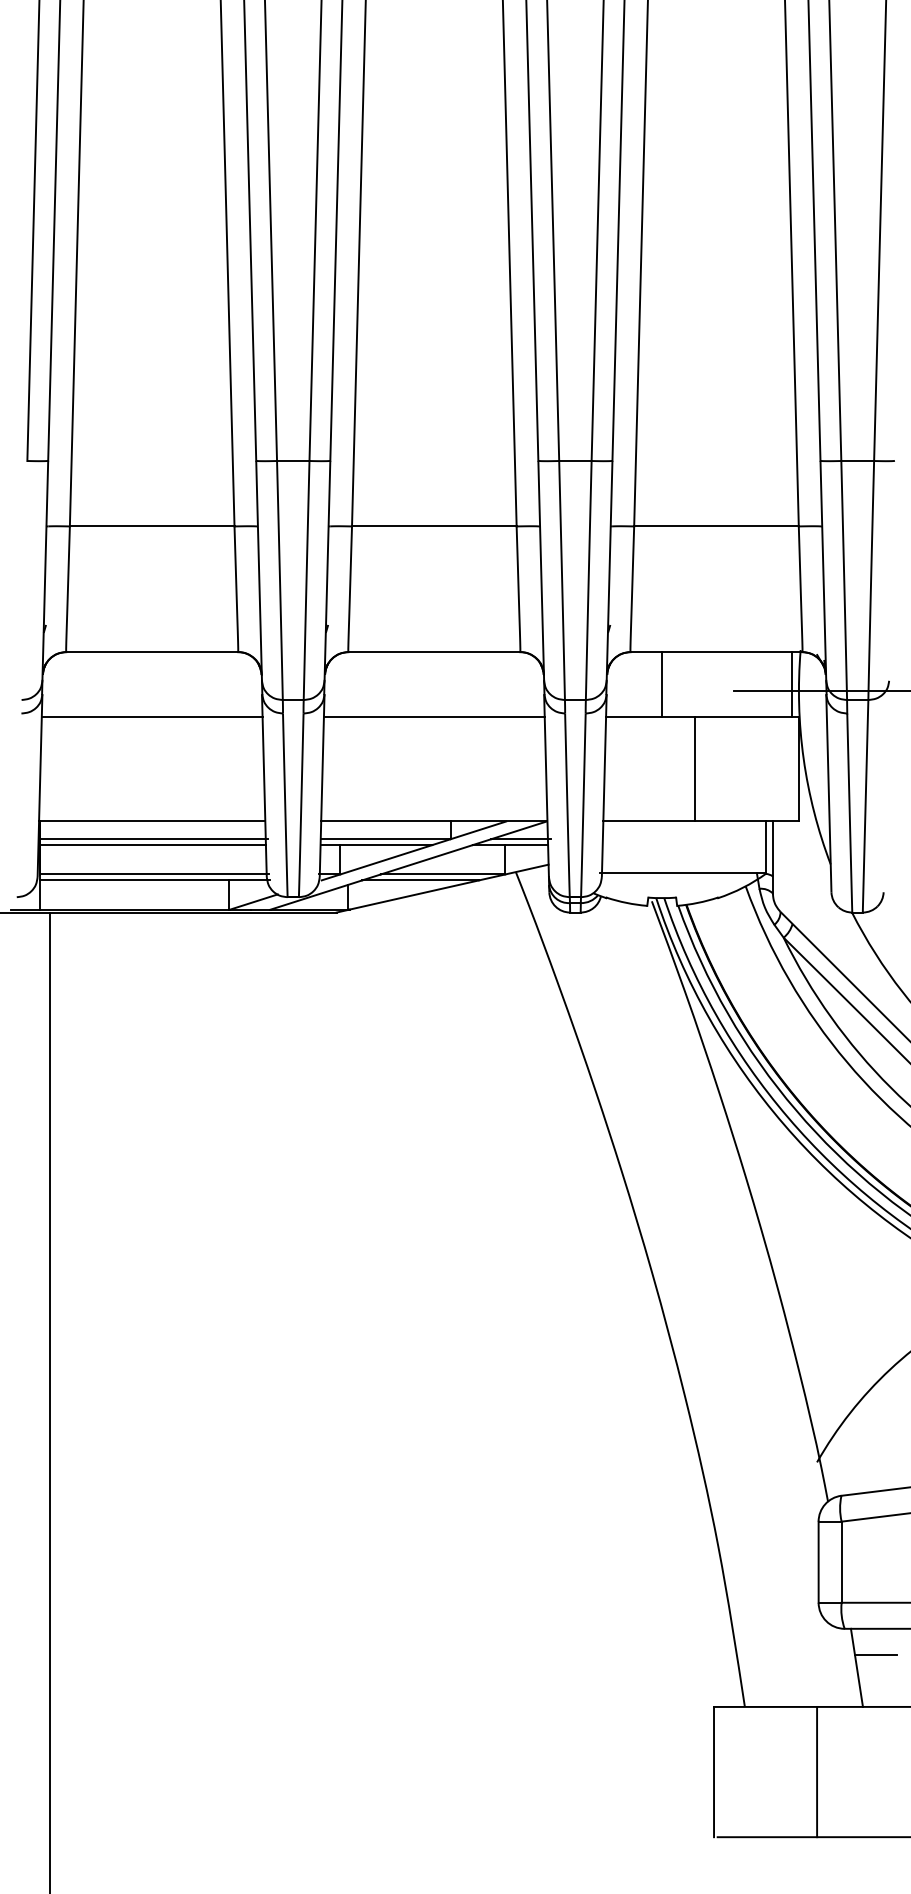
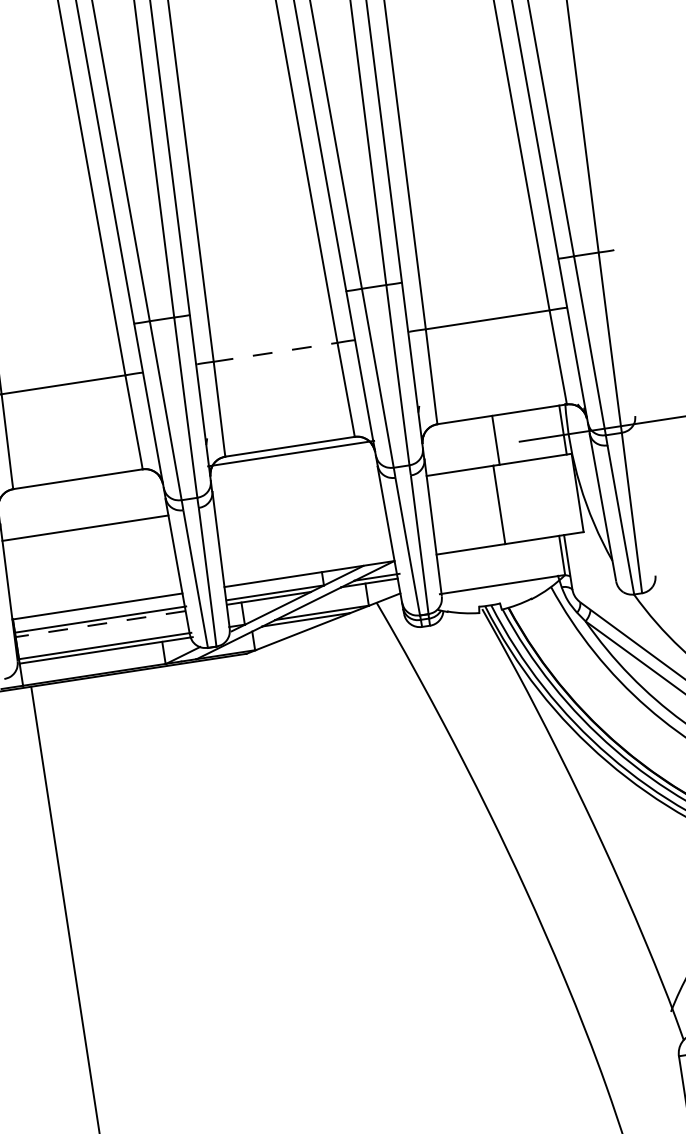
line: (434, 526) -> (275, 352), solid -> dashed
line: (662, 684) -> (496, 440), moved
line: (433, 717) -> (290, 453), moved
line: (152, 844) -> (100, 623), solid -> dashed

